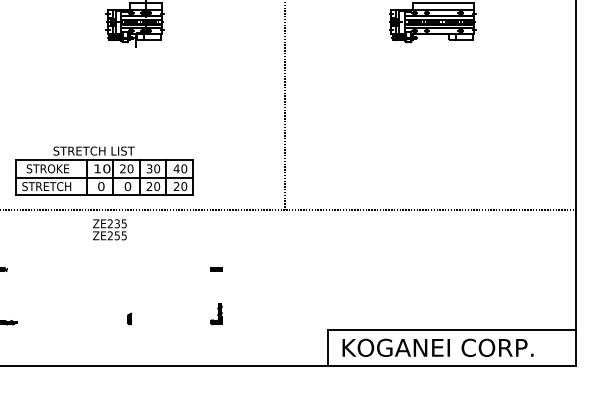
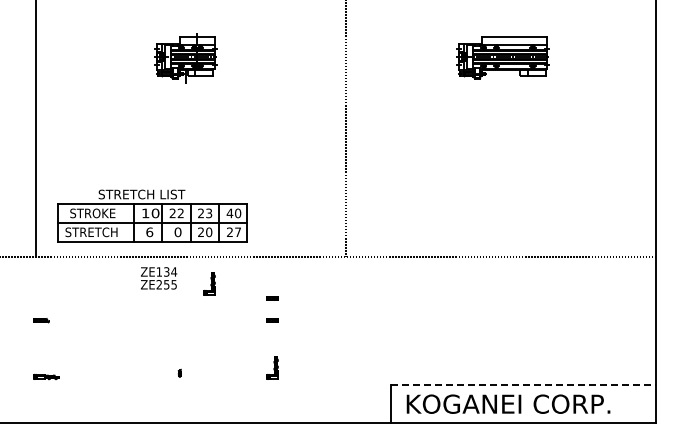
text: (130, 168) -> (180, 213), 20 -> 22
text: (153, 168) -> (205, 213), 30 -> 23
text: (101, 185) -> (149, 231), 0 -> 6
text: (184, 186) -> (238, 232), 20 -> 27
text: (117, 223) -> (166, 271), ZE235 -> ZE134
part: (157, 234) -> (209, 283), added
part: (216, 248) -> (272, 298), added
part: (129, 318) -> (179, 372), size x0.6
line: (452, 330) -> (523, 385), solid -> dashed

